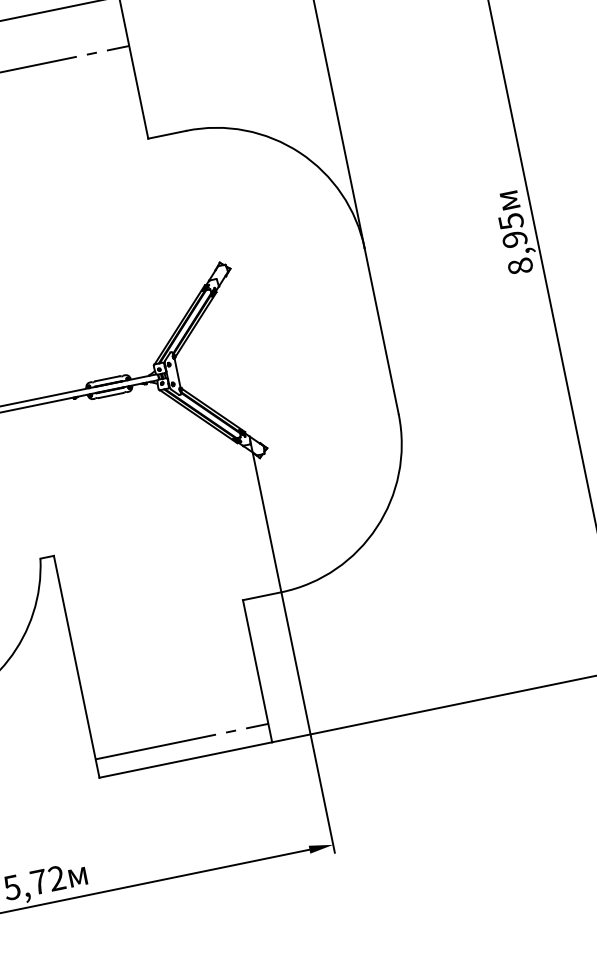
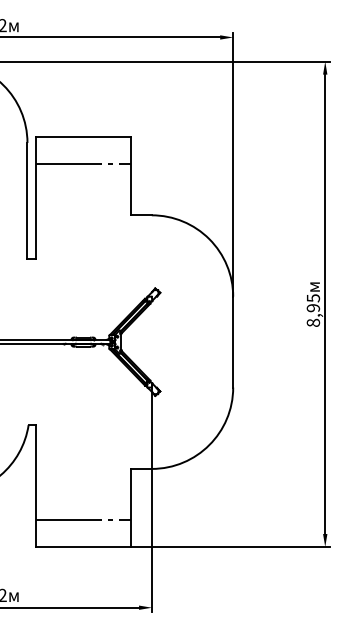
line: (181, 740) -> (83, 519), moved

